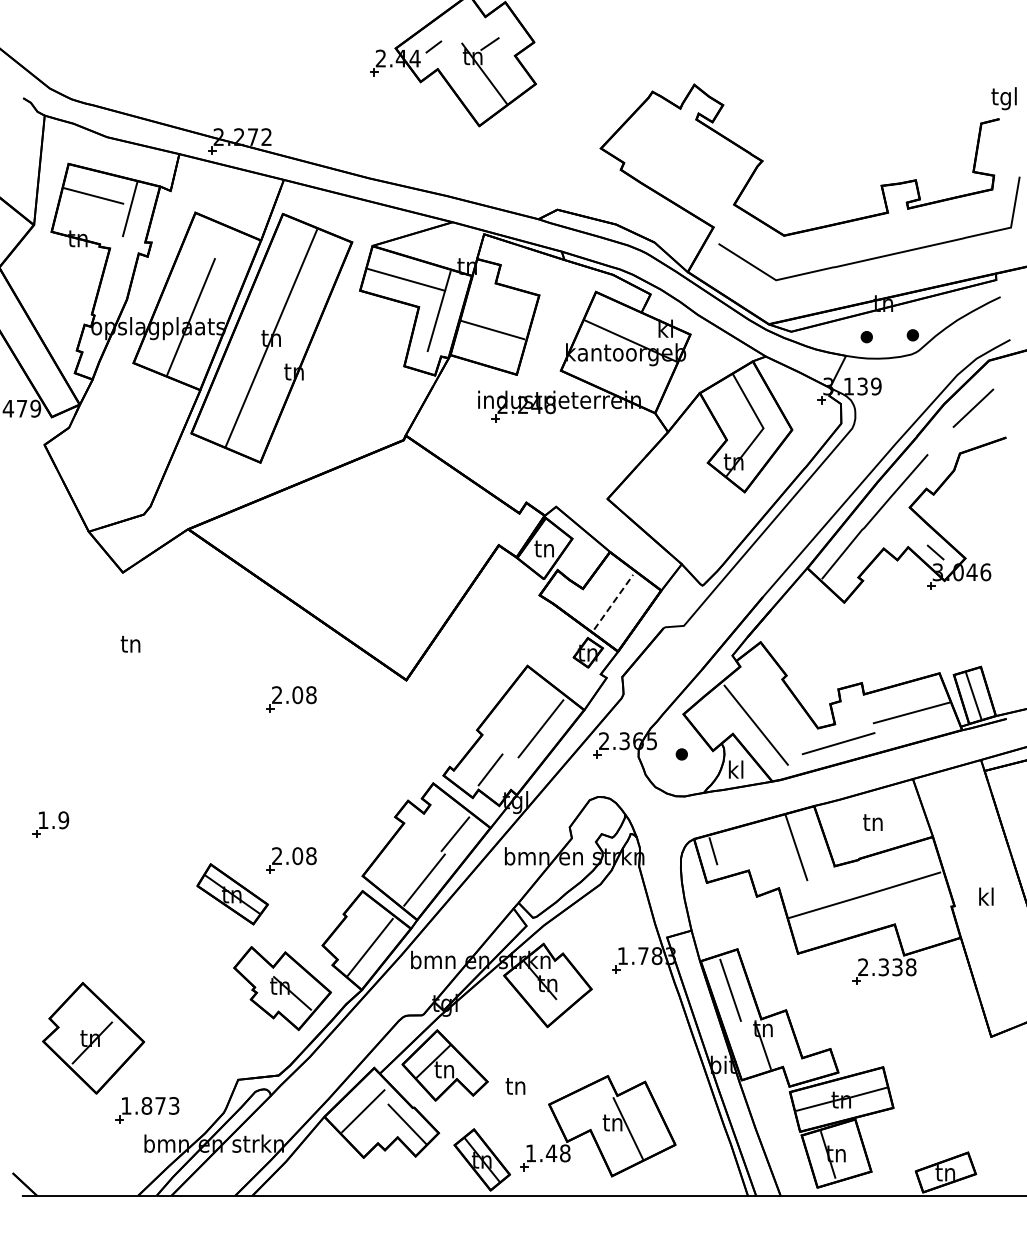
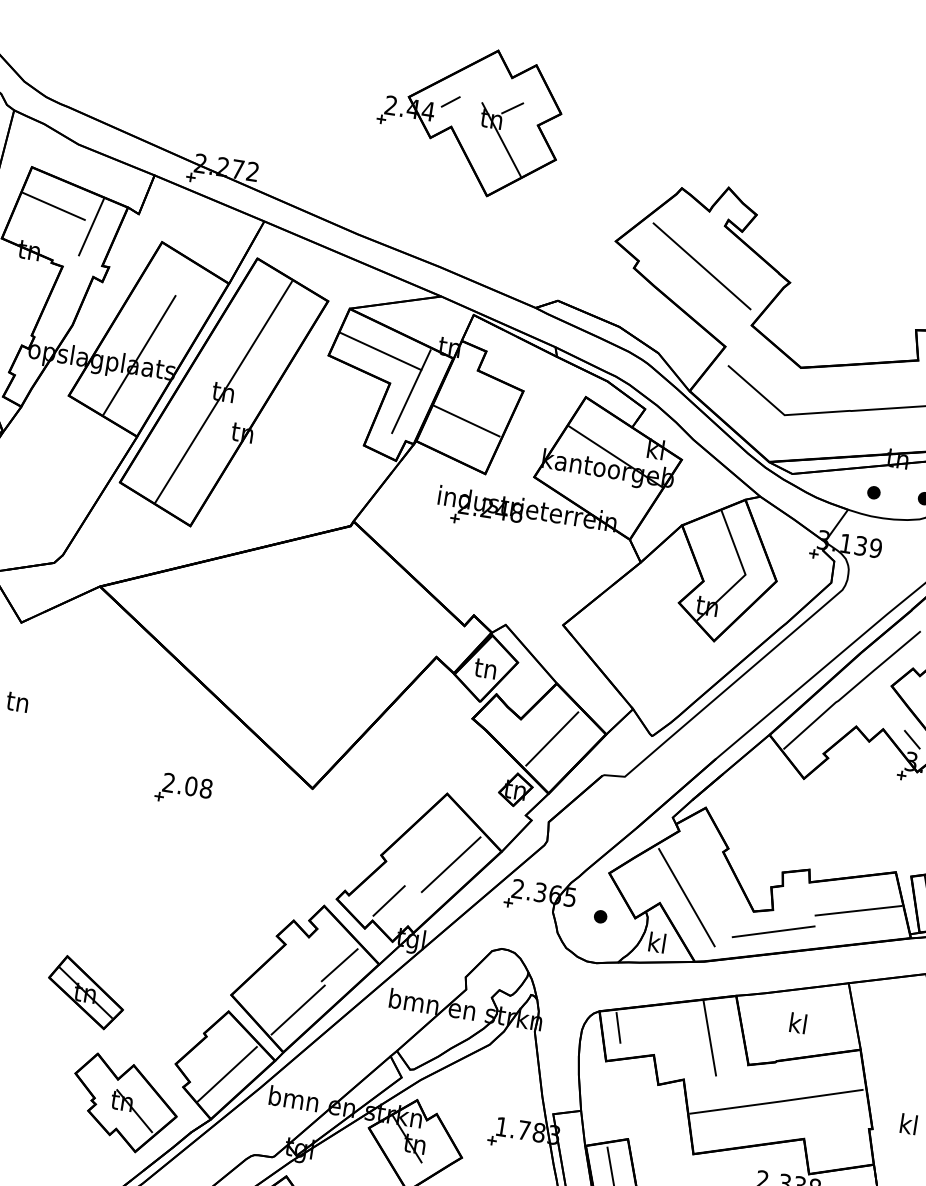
line: (681, 158) -> (702, 266), added
line: (613, 602) -> (551, 739), dashed -> solid
text: (872, 821) -> (797, 1022), tn -> kl
part: (291, 860) -> (156, 965), removed

